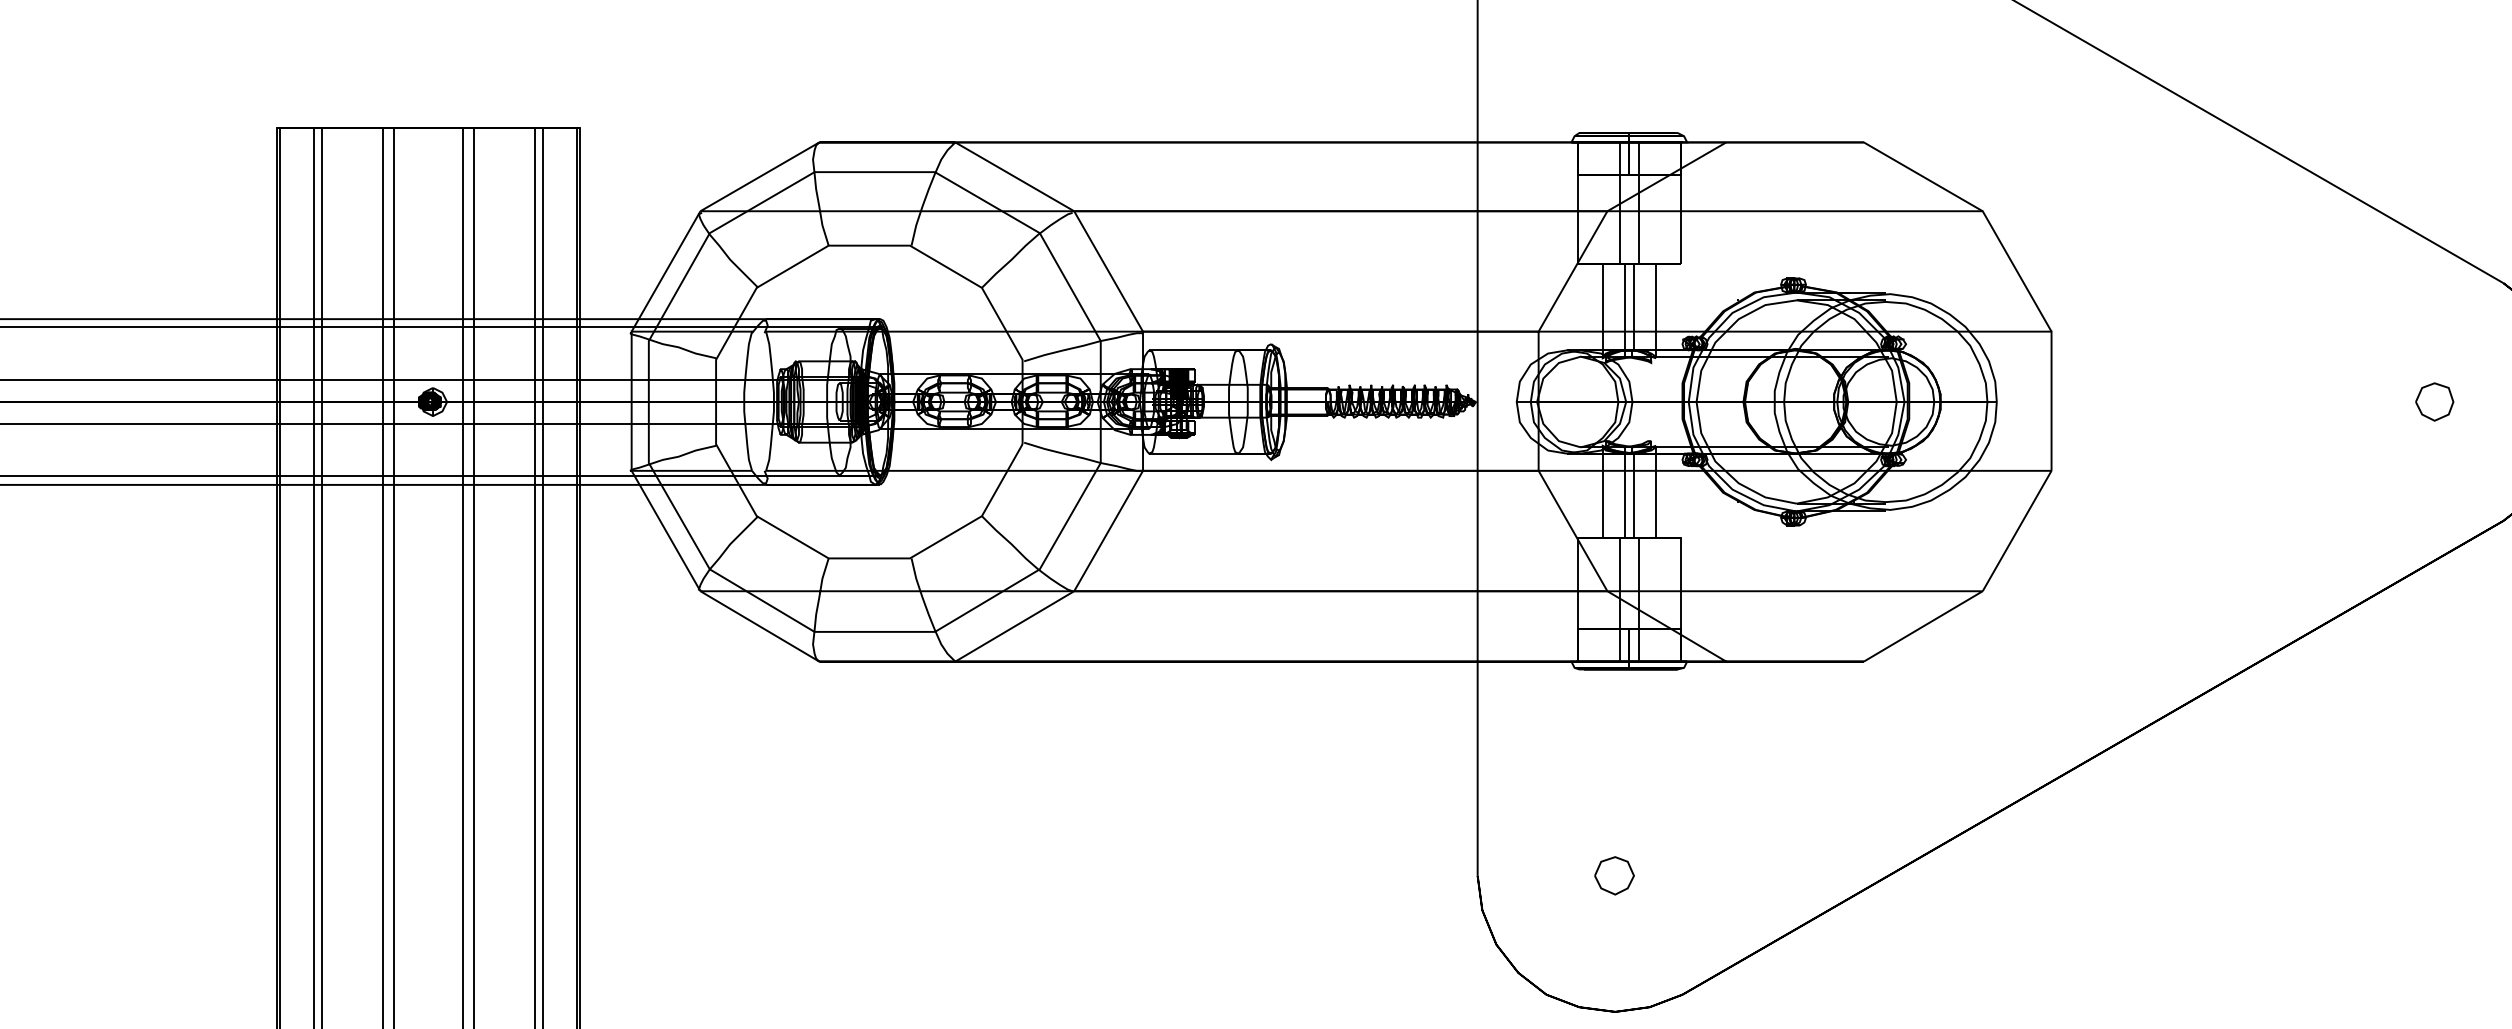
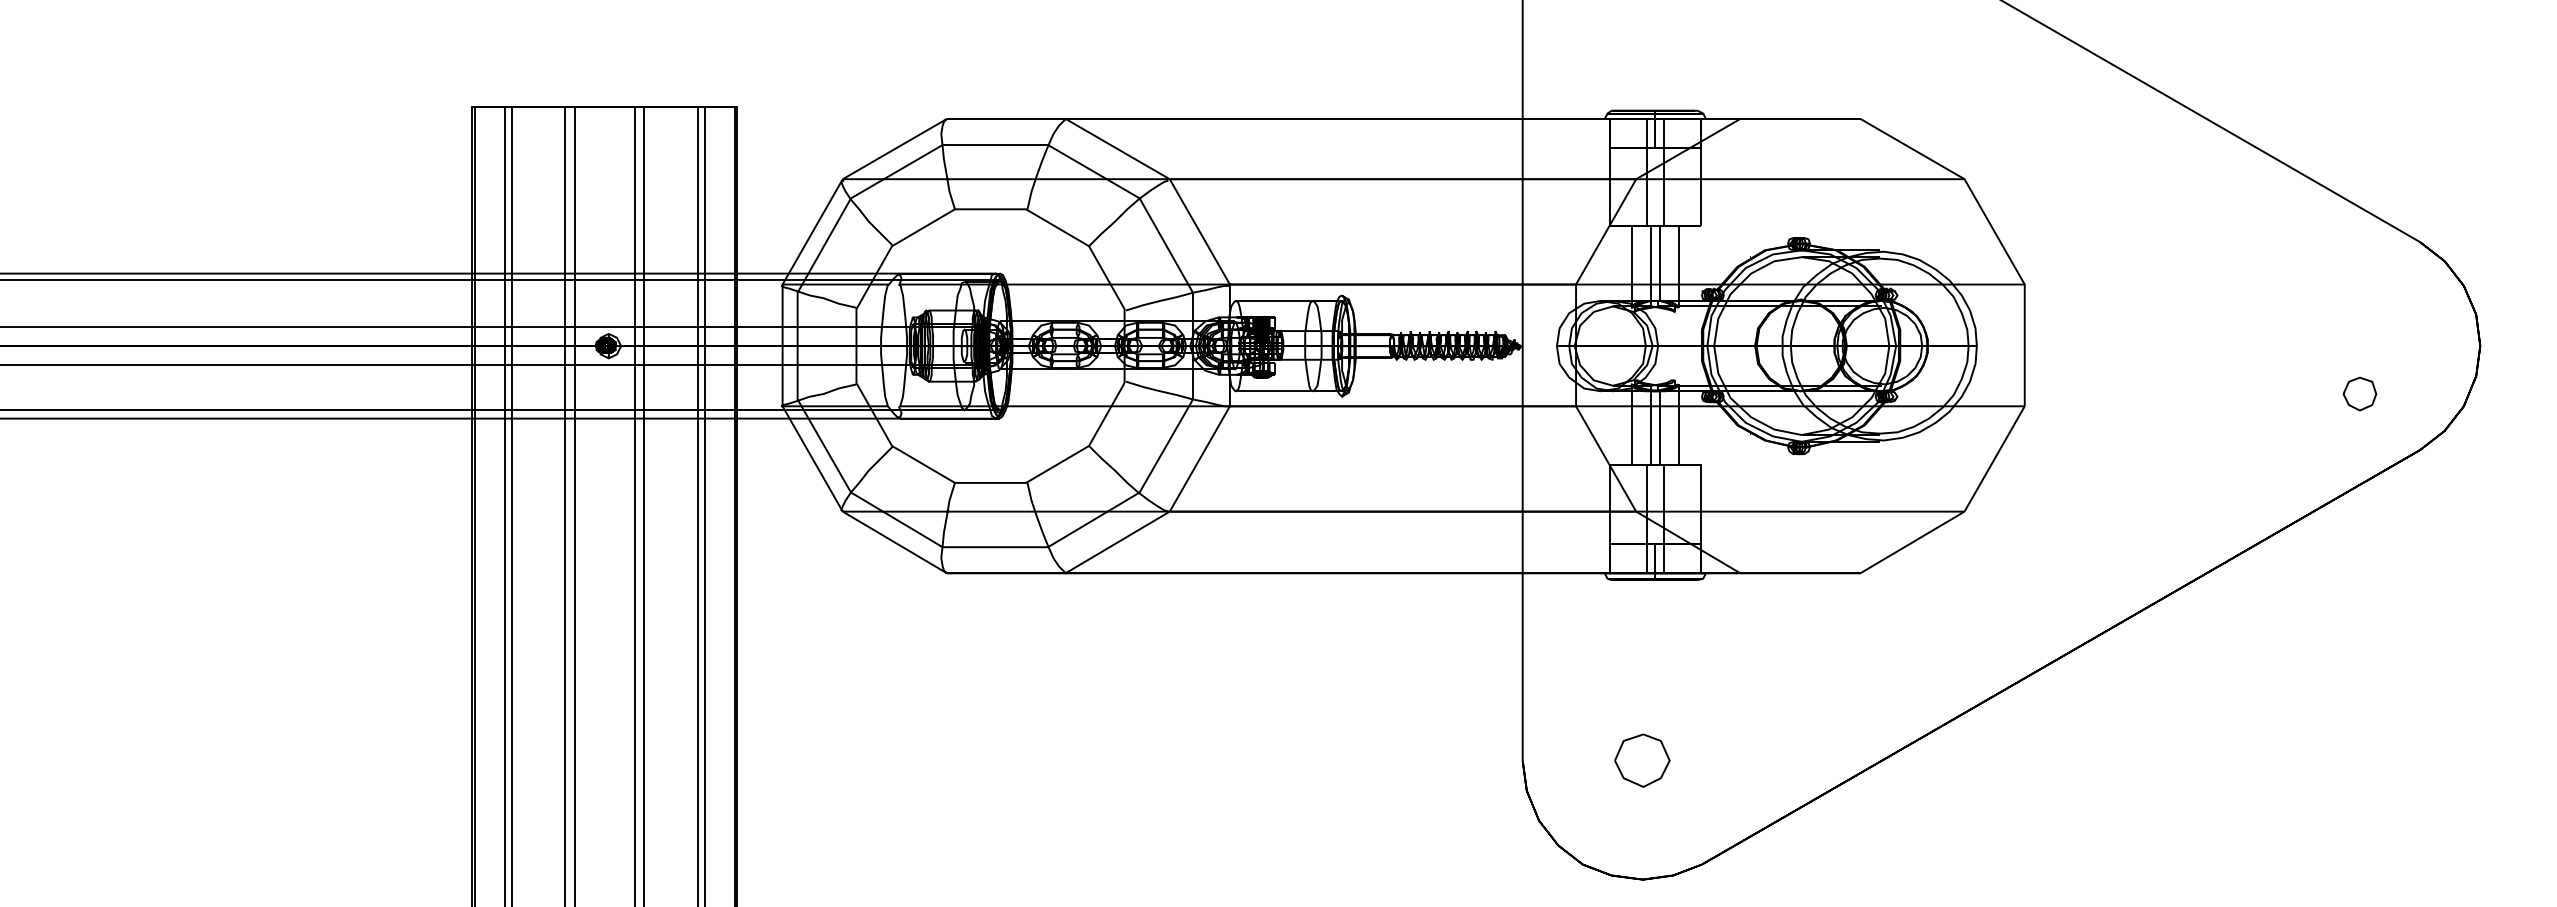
part: (2434, 401) -> (2359, 393), moved
part: (1614, 875) -> (1642, 760), size x1.6

